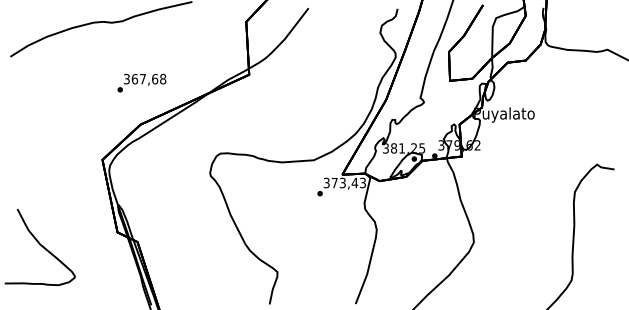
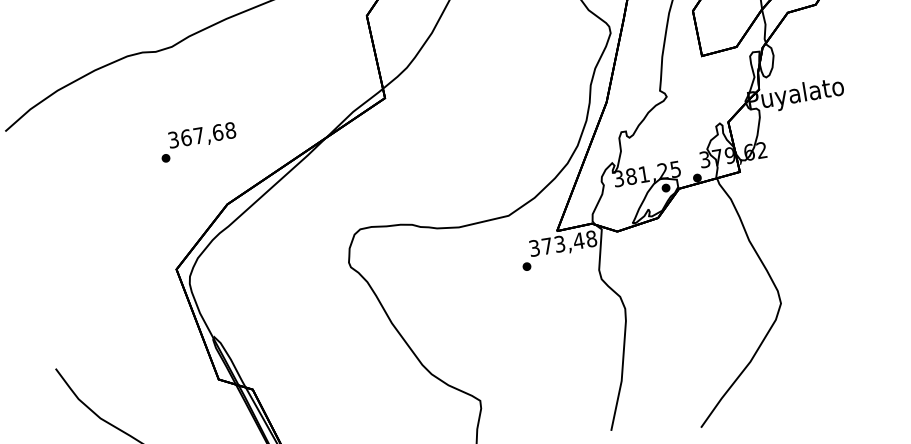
text: (141, 83) -> (197, 142), moved
text: (362, 182) -> (590, 238), 373,43 -> 373,48

